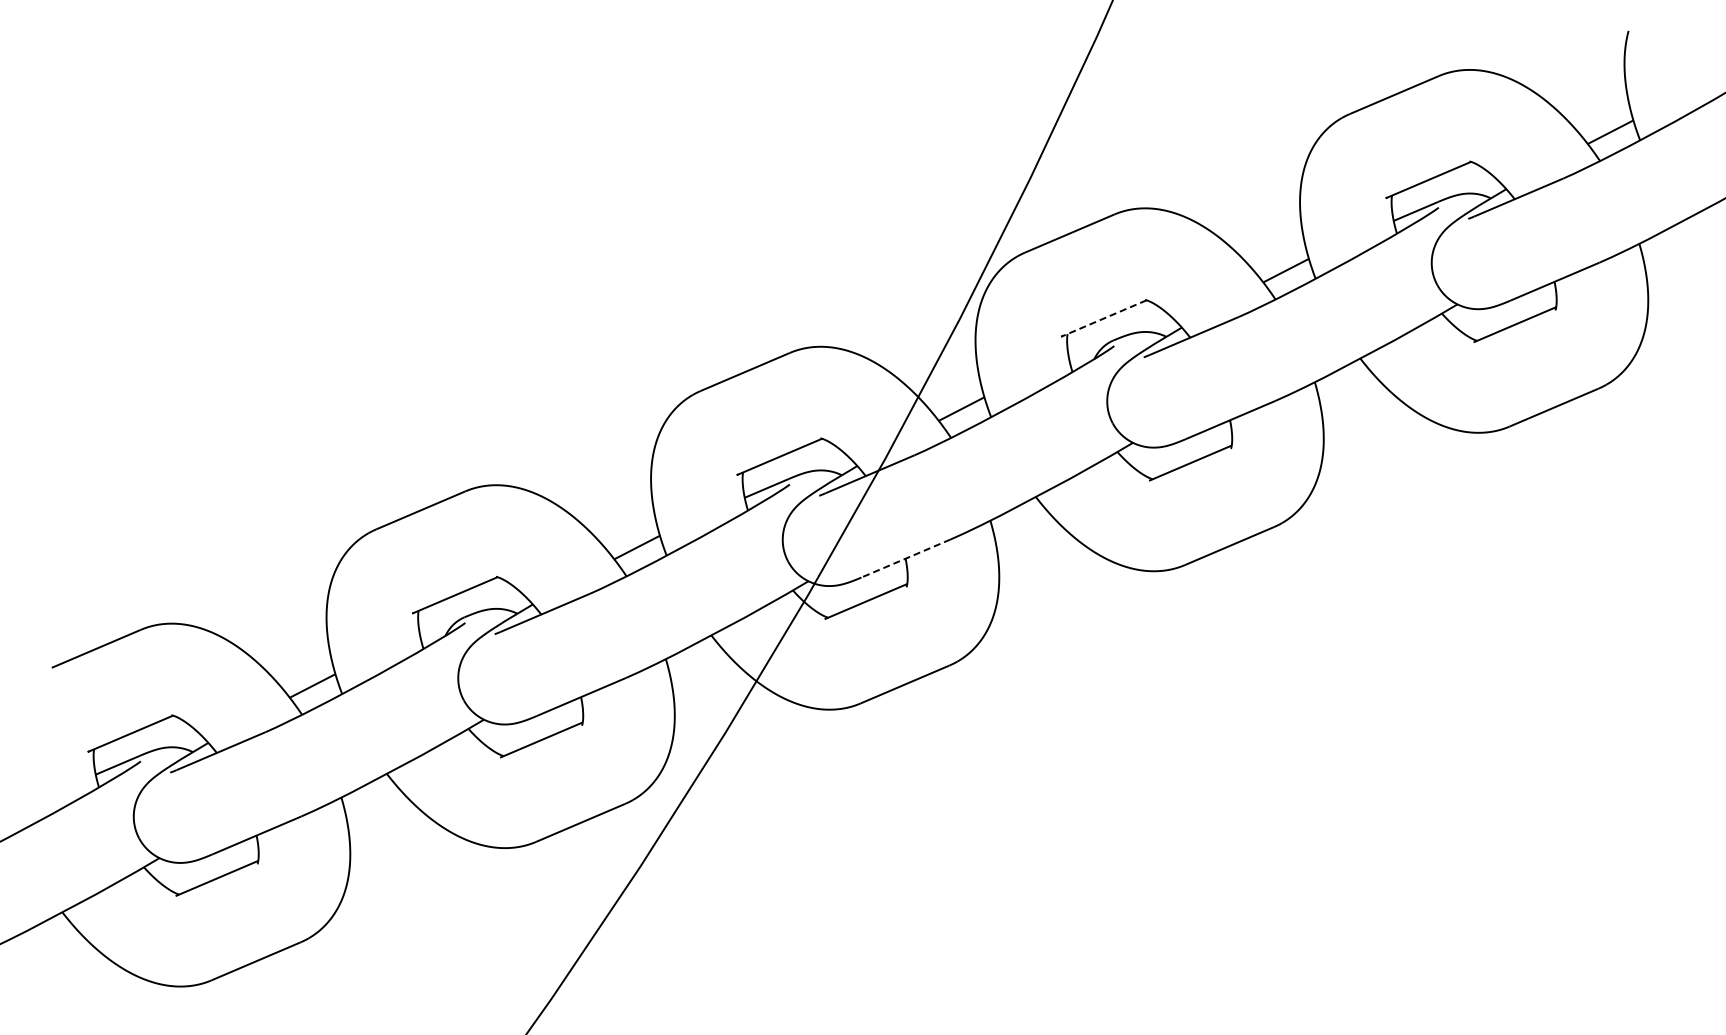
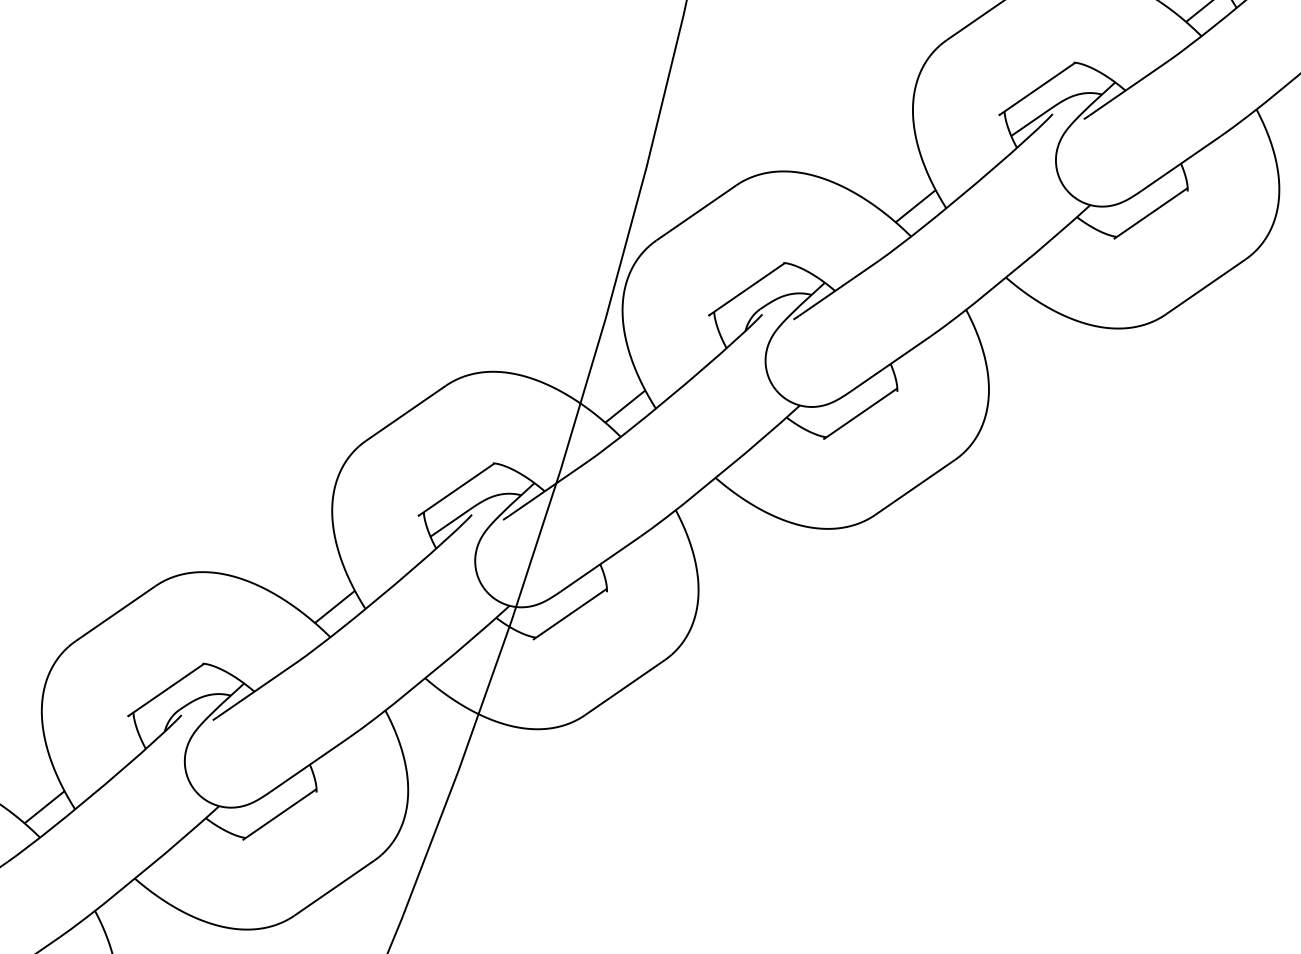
line: (1103, 318) -> (746, 289), dashed -> solid
line: (905, 558) -> (600, 564), dashed -> solid

